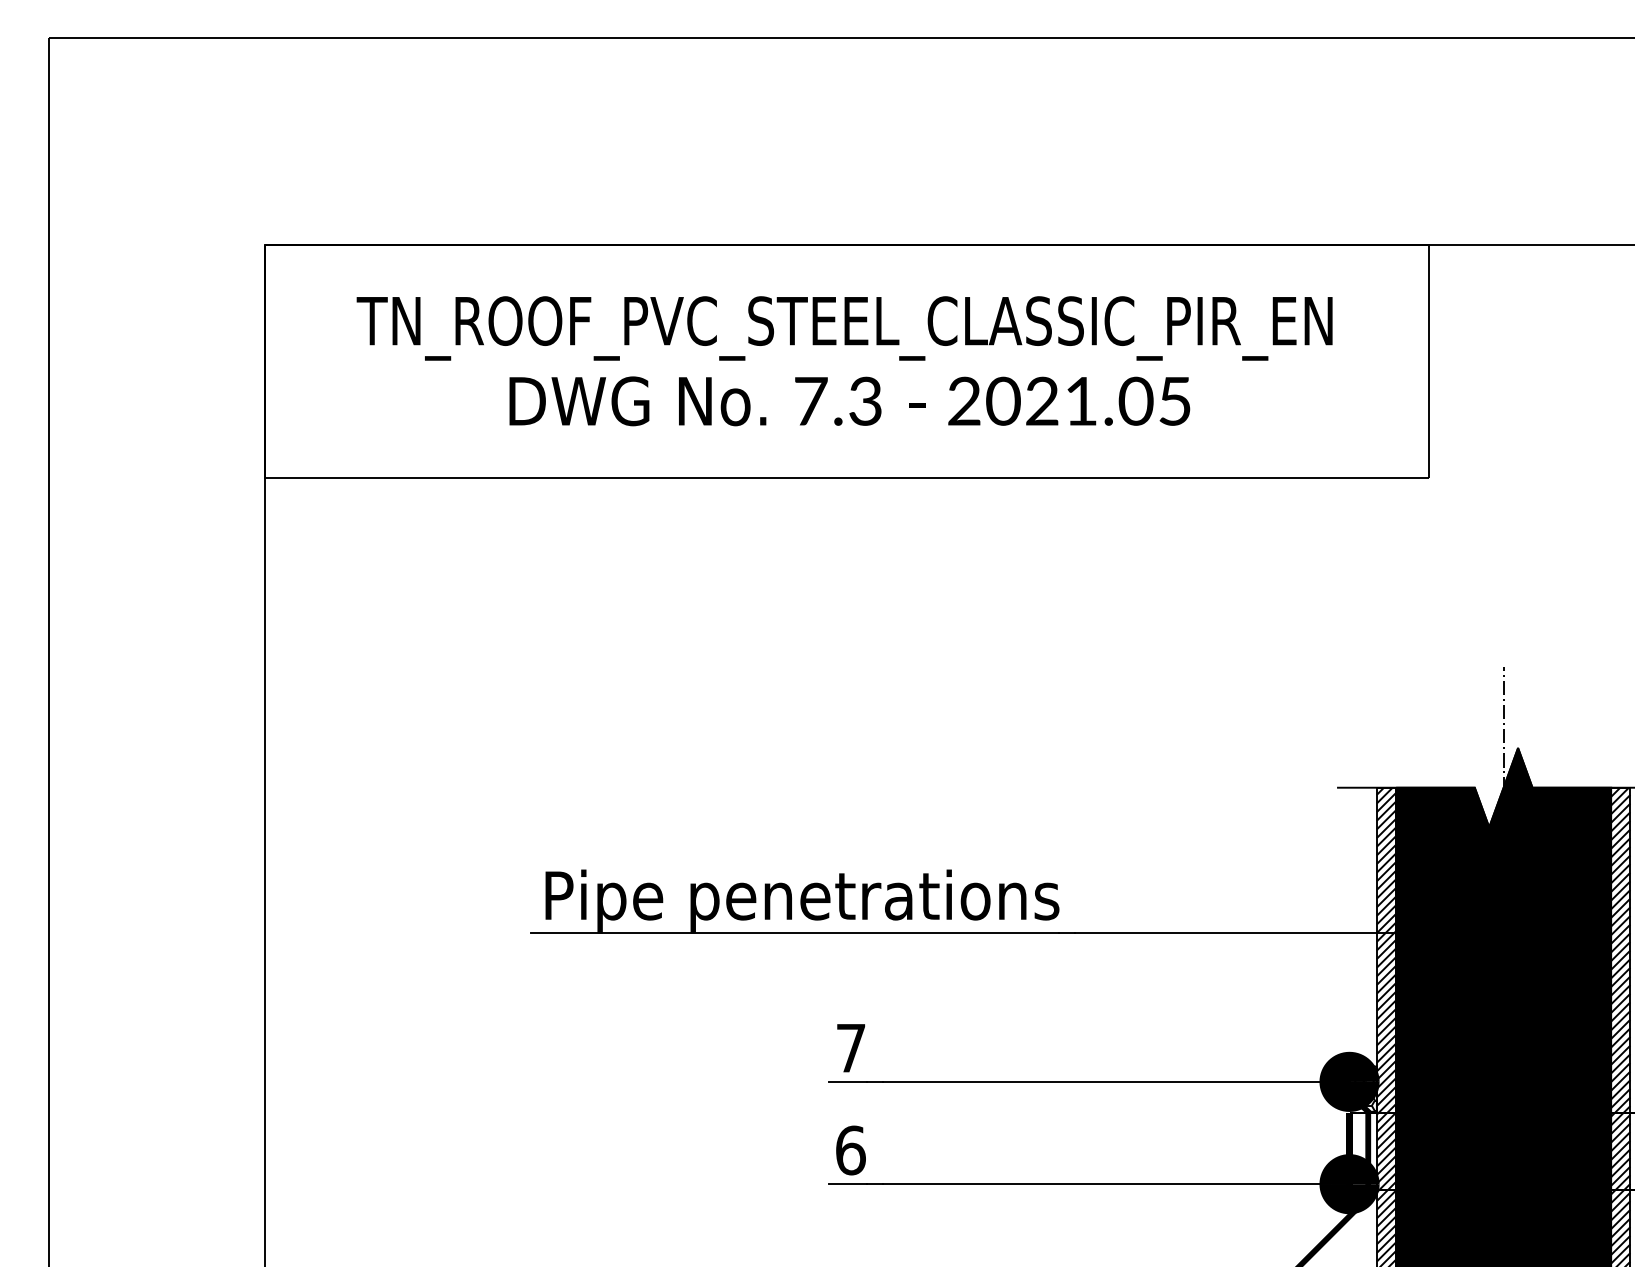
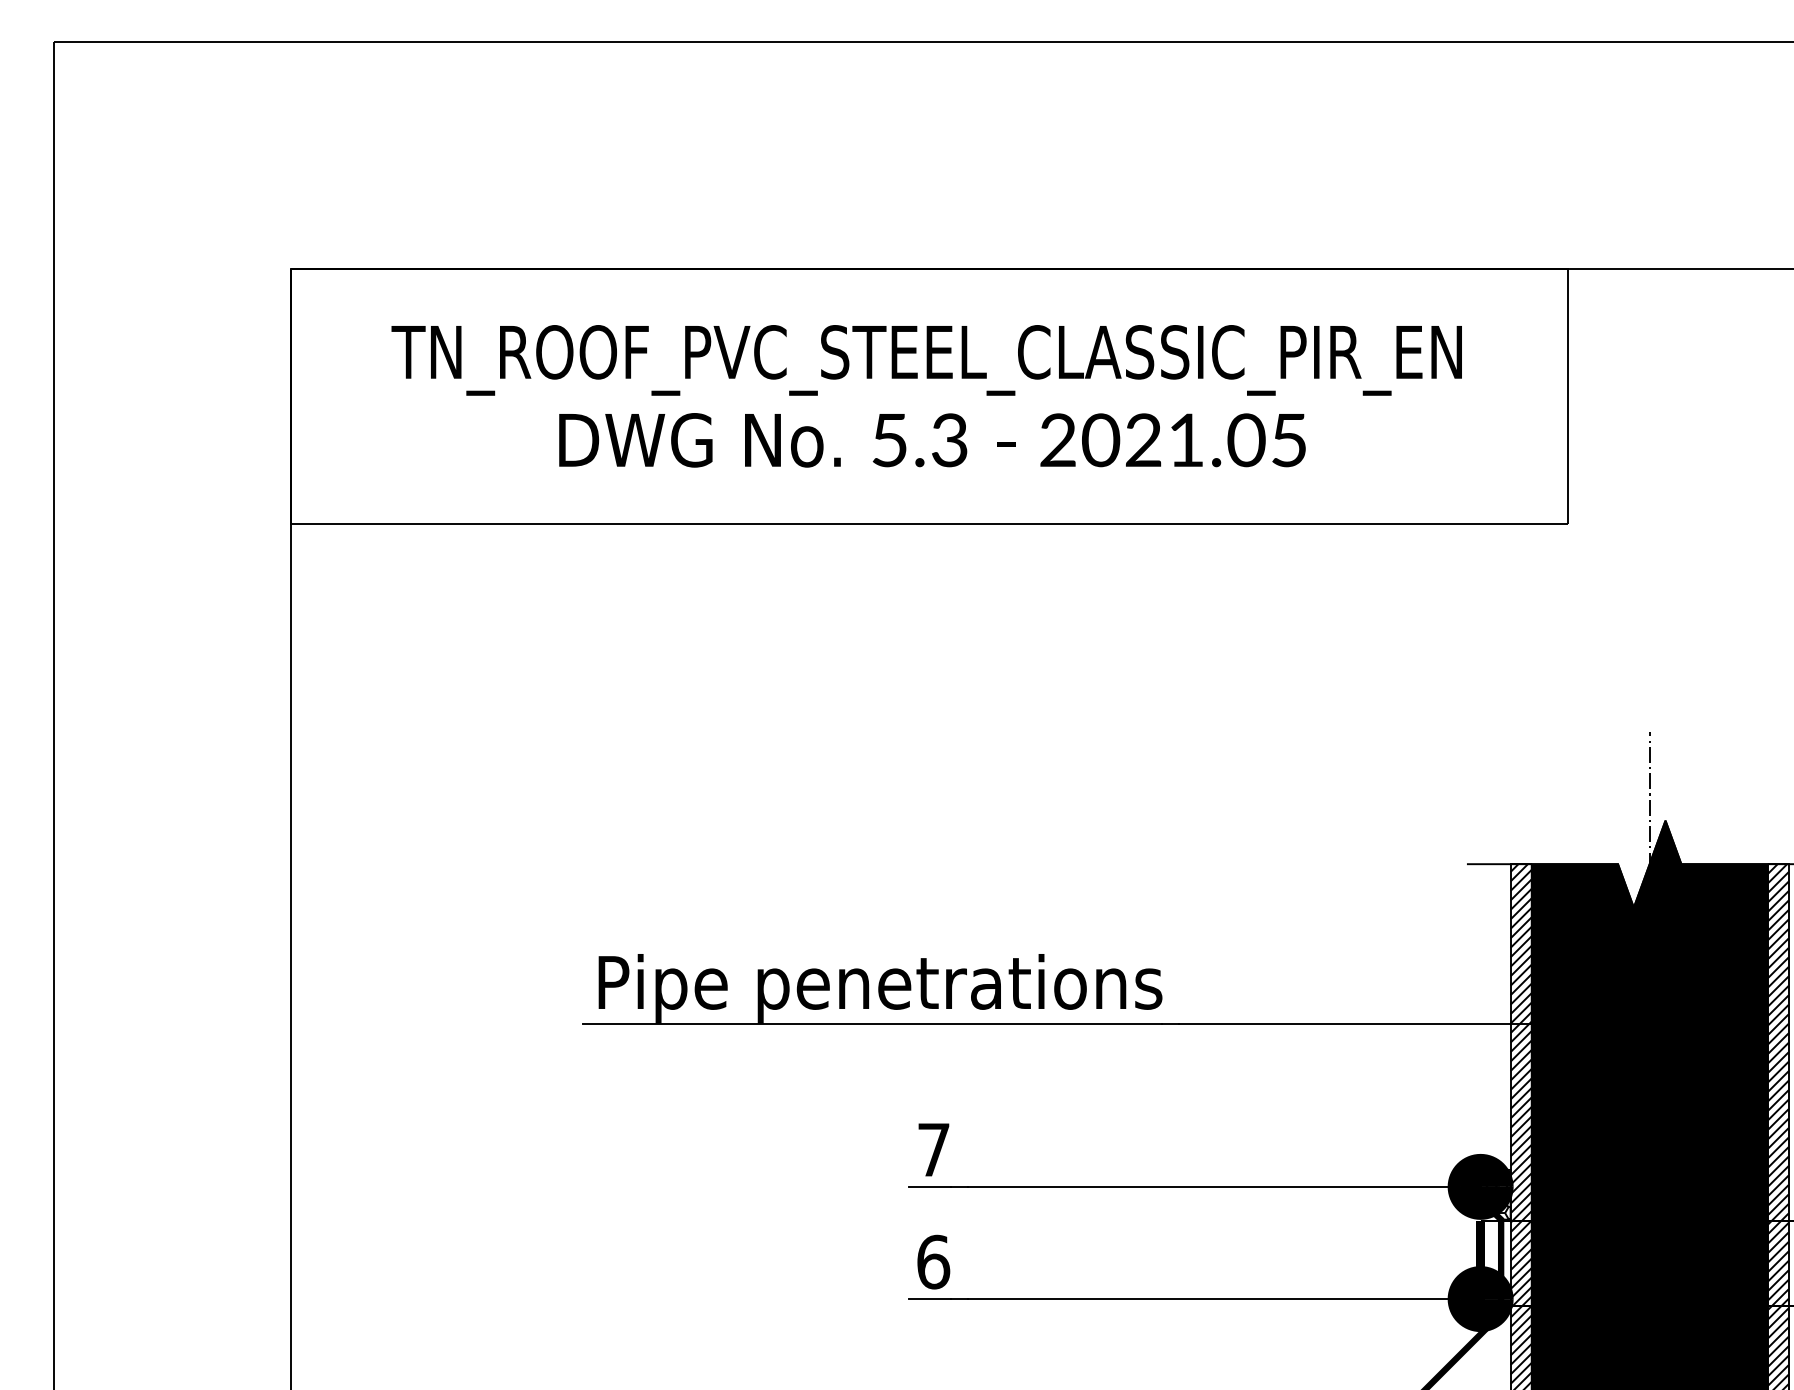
text: (811, 401) -> (890, 440), 7.3 -> 5.3

